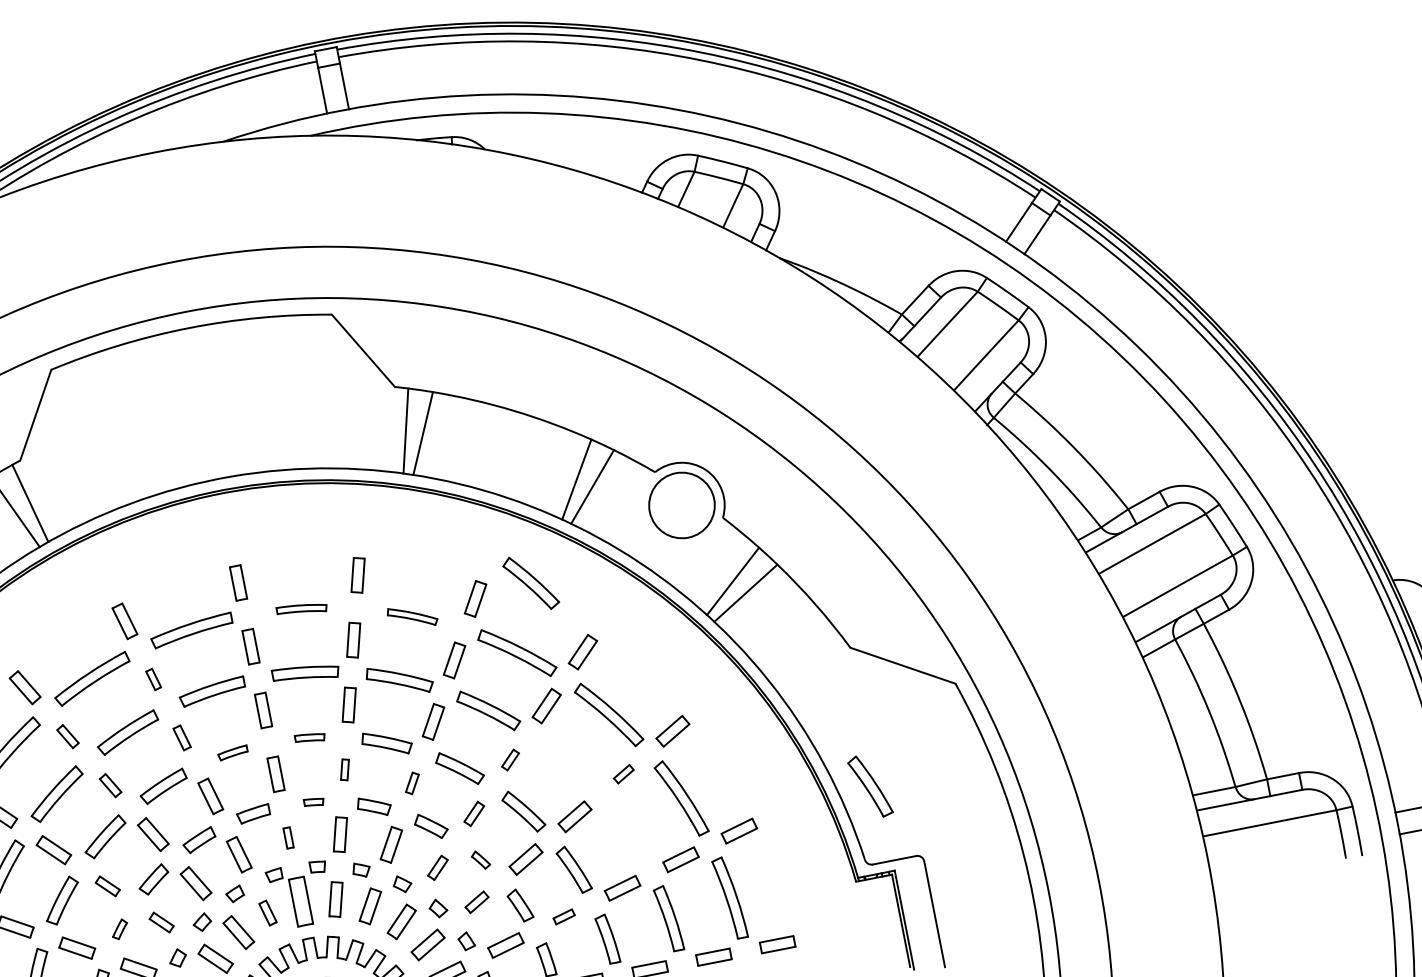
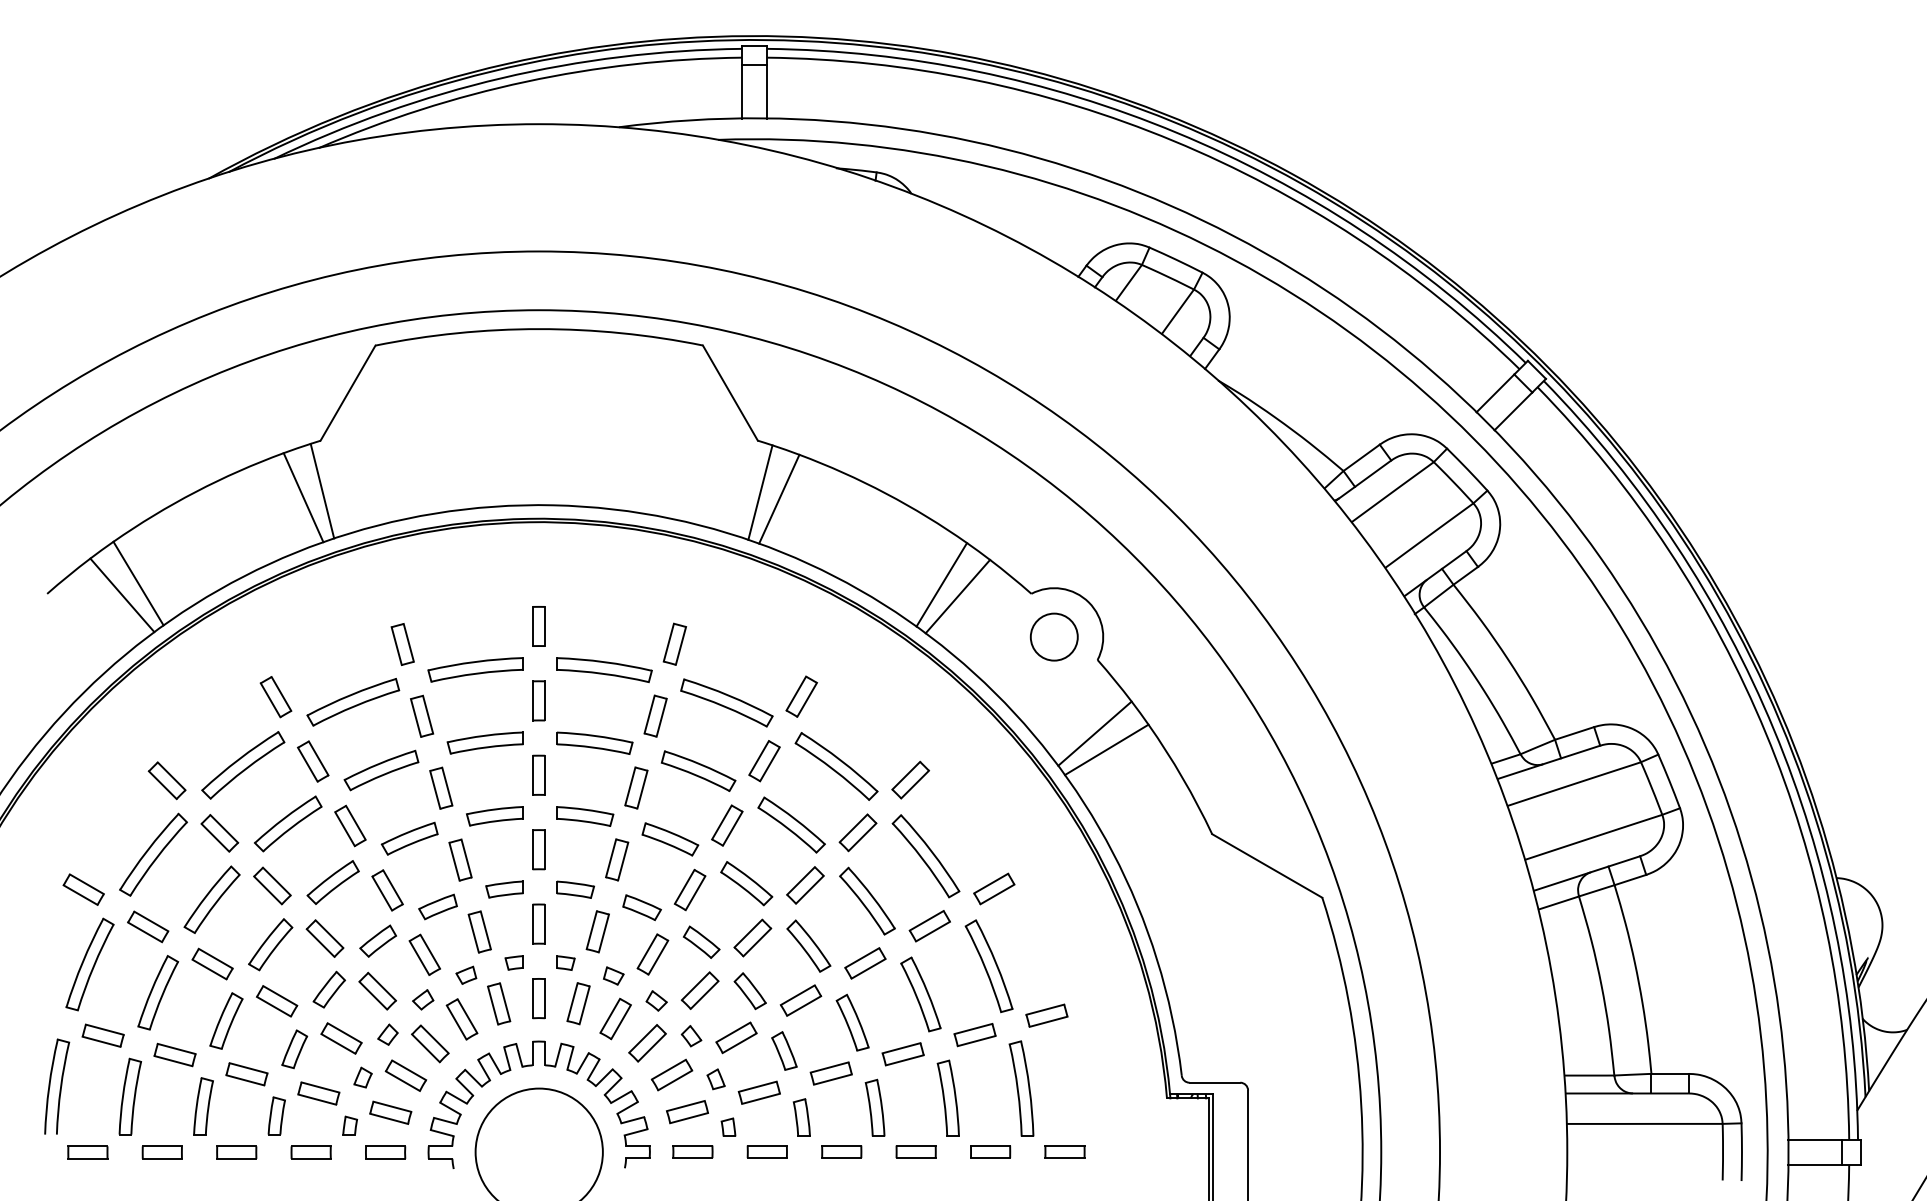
circle: (681, 505) -> (1053, 636), size x0.62
part: (530, 582) -> (867, 900), moved
part: (302, 609) -> (604, 670), size x1.67
part: (412, 616) -> (726, 702), size x1.67
part: (153, 678) -> (422, 715), size x1.67
part: (68, 736) -> (313, 761), size x1.43
part: (182, 737) -> (441, 787), size x1.43
part: (310, 737) -> (585, 816), size x1.67
part: (232, 753) -> (494, 816), size x1.67
part: (510, 760) -> (805, 885), size x1.67
part: (345, 769) -> (617, 859), size x1.67
part: (623, 774) -> (929, 926), size x1.67
part: (411, 783) -> (689, 889), size x1.67
part: (110, 785) -> (350, 825), size x1.43
part: (869, 786) -> (920, 994), moved
part: (314, 802) -> (575, 889), size x1.67
part: (473, 813) -> (752, 937), size x1.43
part: (288, 837) -> (538, 923), size x1.67
part: (480, 860) -> (749, 991), size x1.67
part: (437, 867) -> (699, 990), size x1.43
part: (107, 886) -> (324, 938), size x1.43
part: (300, 901) -> (538, 998), size x0.71
part: (476, 901) -> (736, 1037), size x1.43
part: (268, 912) -> (499, 1003), size x1.43
part: (563, 917) -> (830, 1073), size x1.67
part: (161, 922) -> (377, 990), size x1.43
part: (119, 929) -> (328, 989), size x1.67

